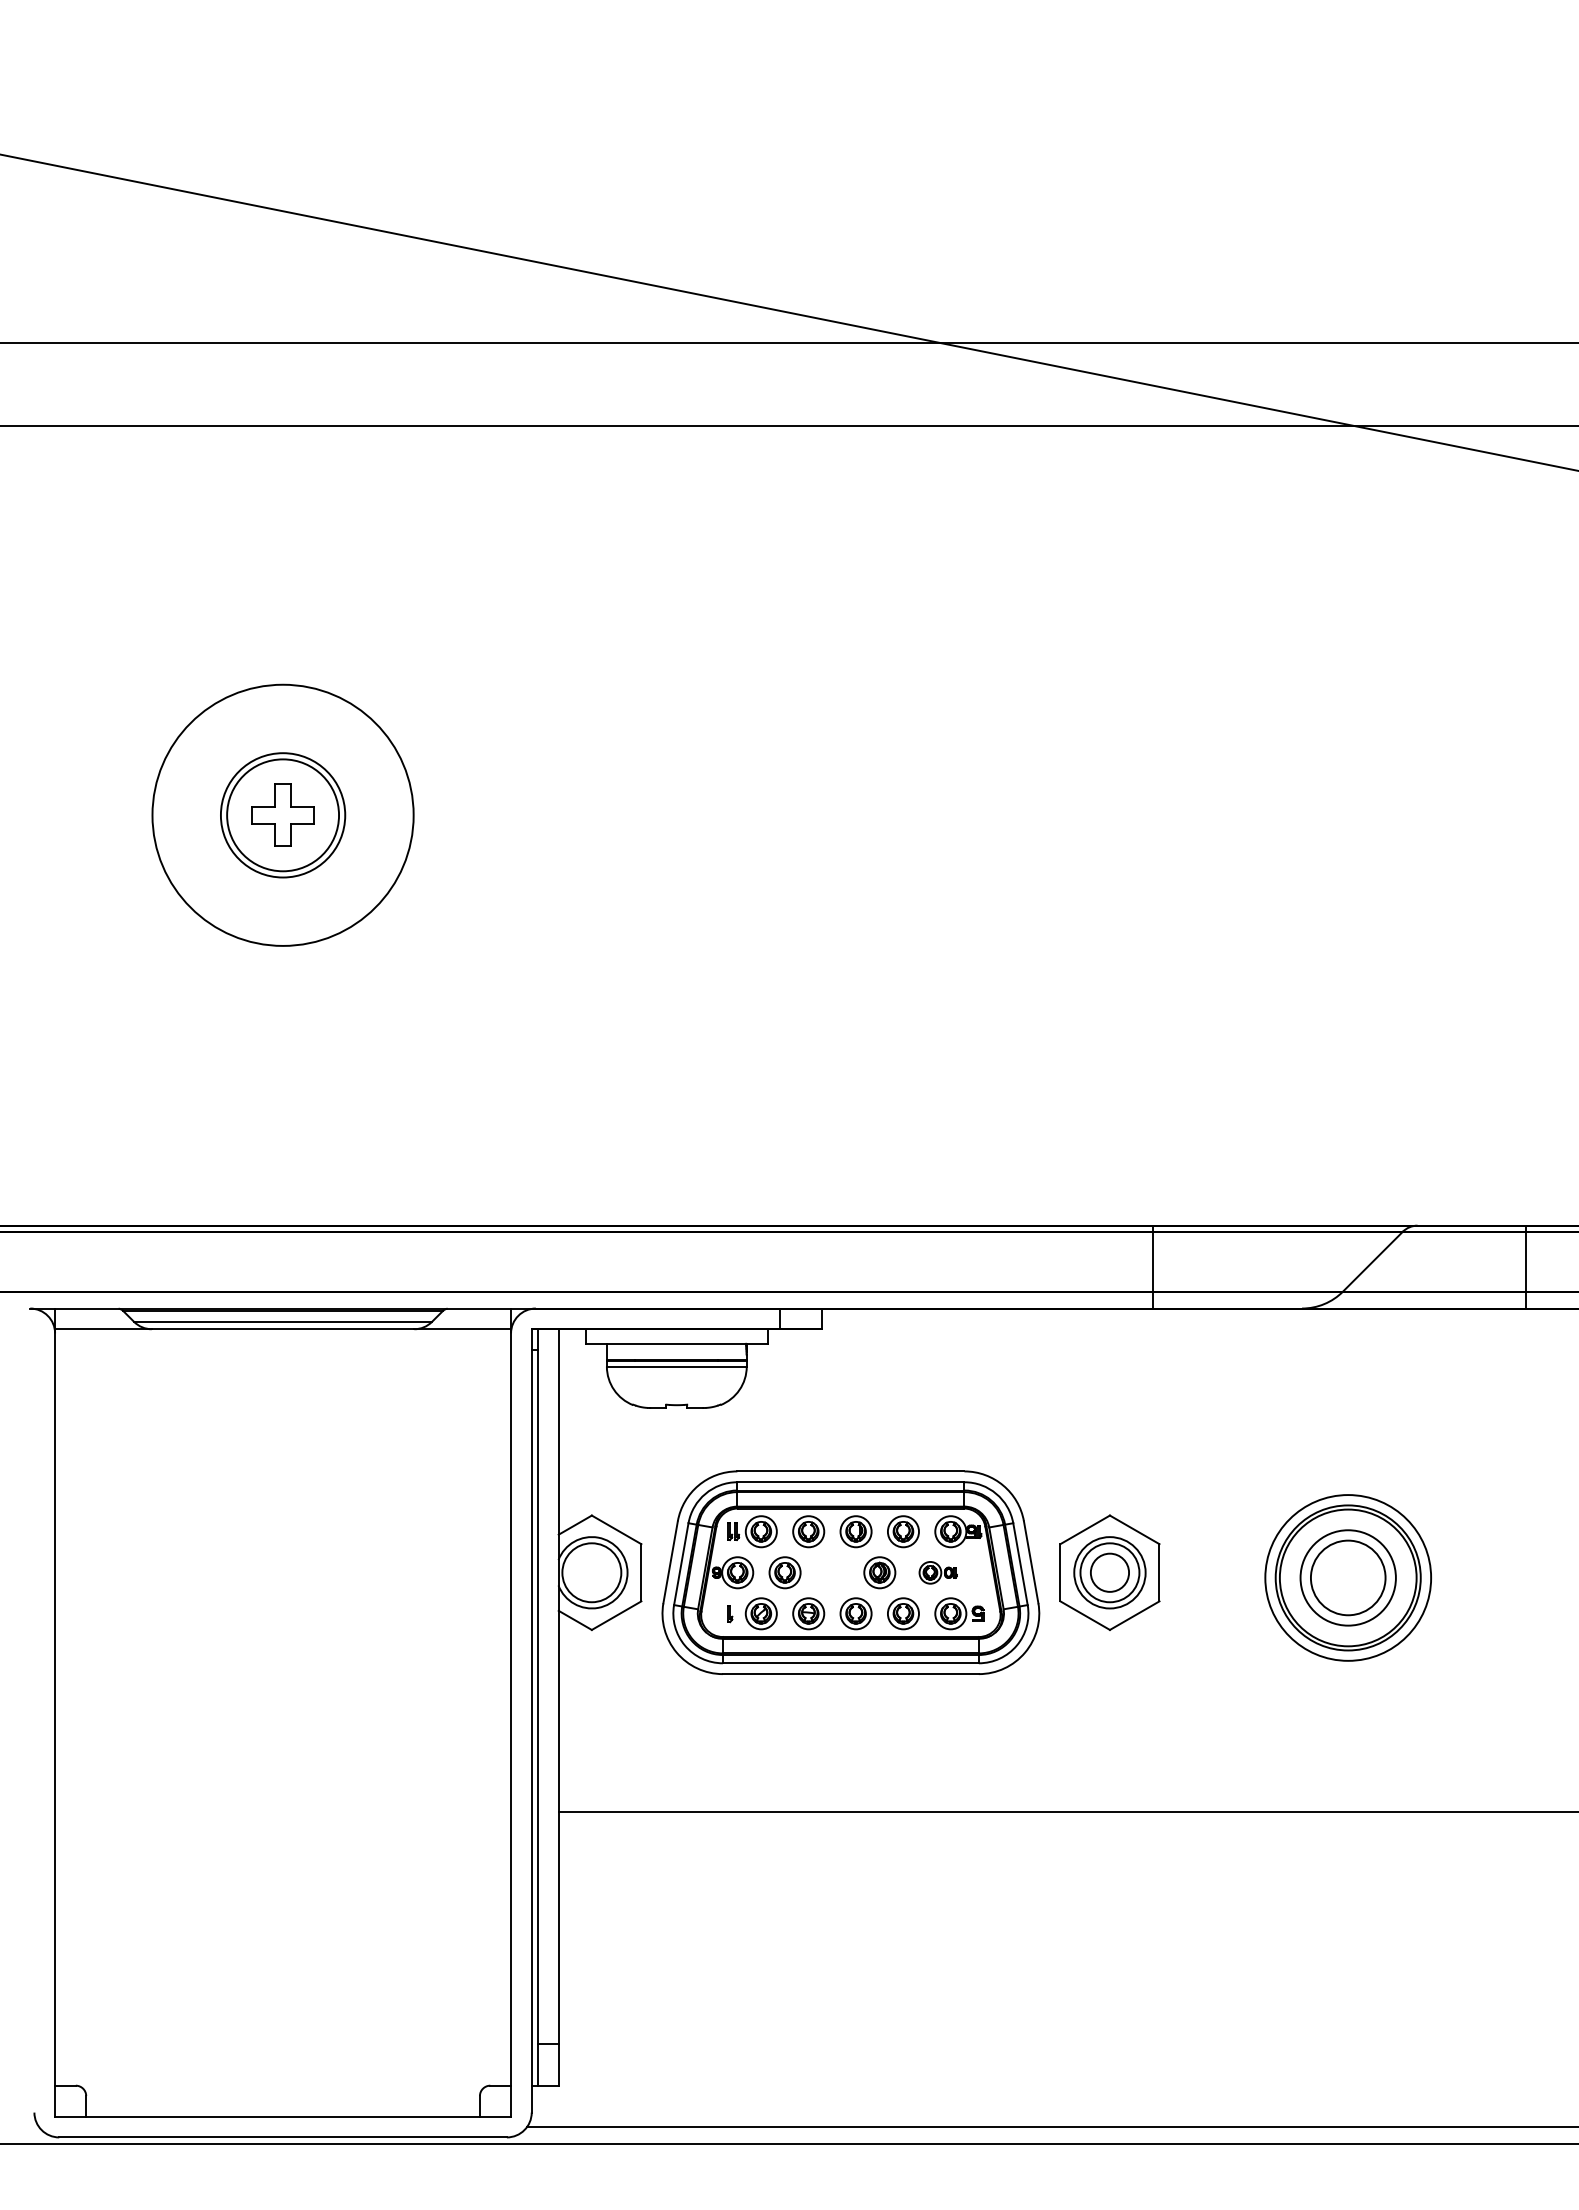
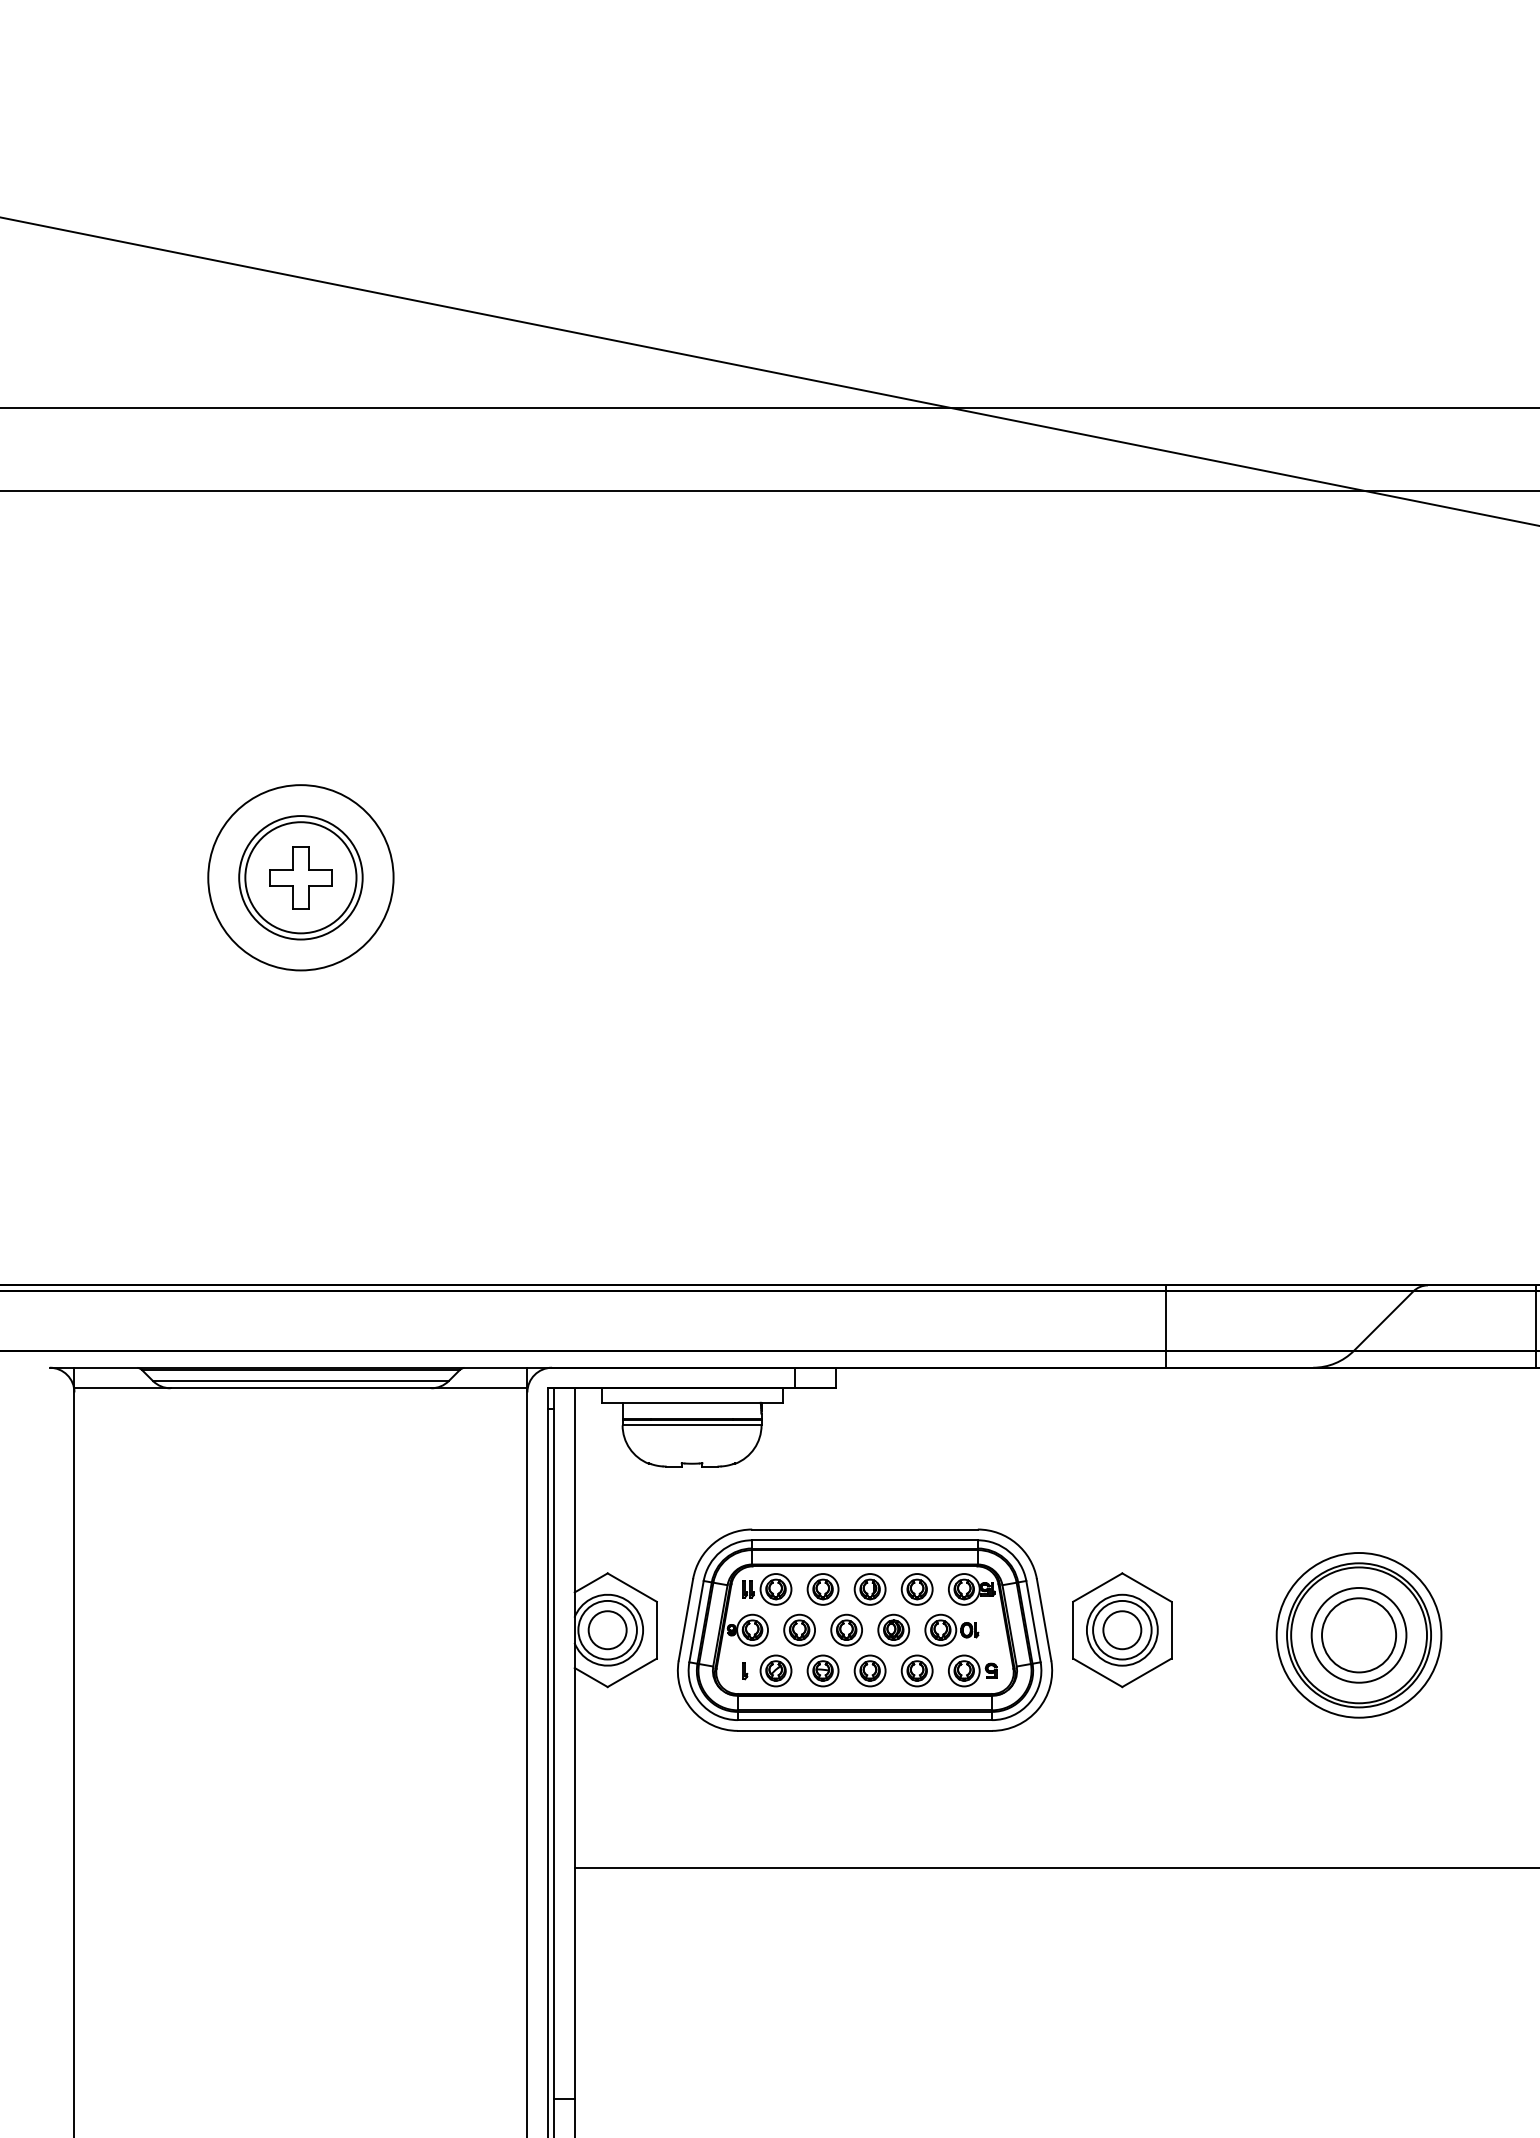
circle: (282, 815) -> (300, 877), size x0.71
circle: (591, 1572) -> (607, 1629), added
part: (832, 1572) -> (846, 1629), added
part: (937, 1572) -> (951, 1629), size x1.43

